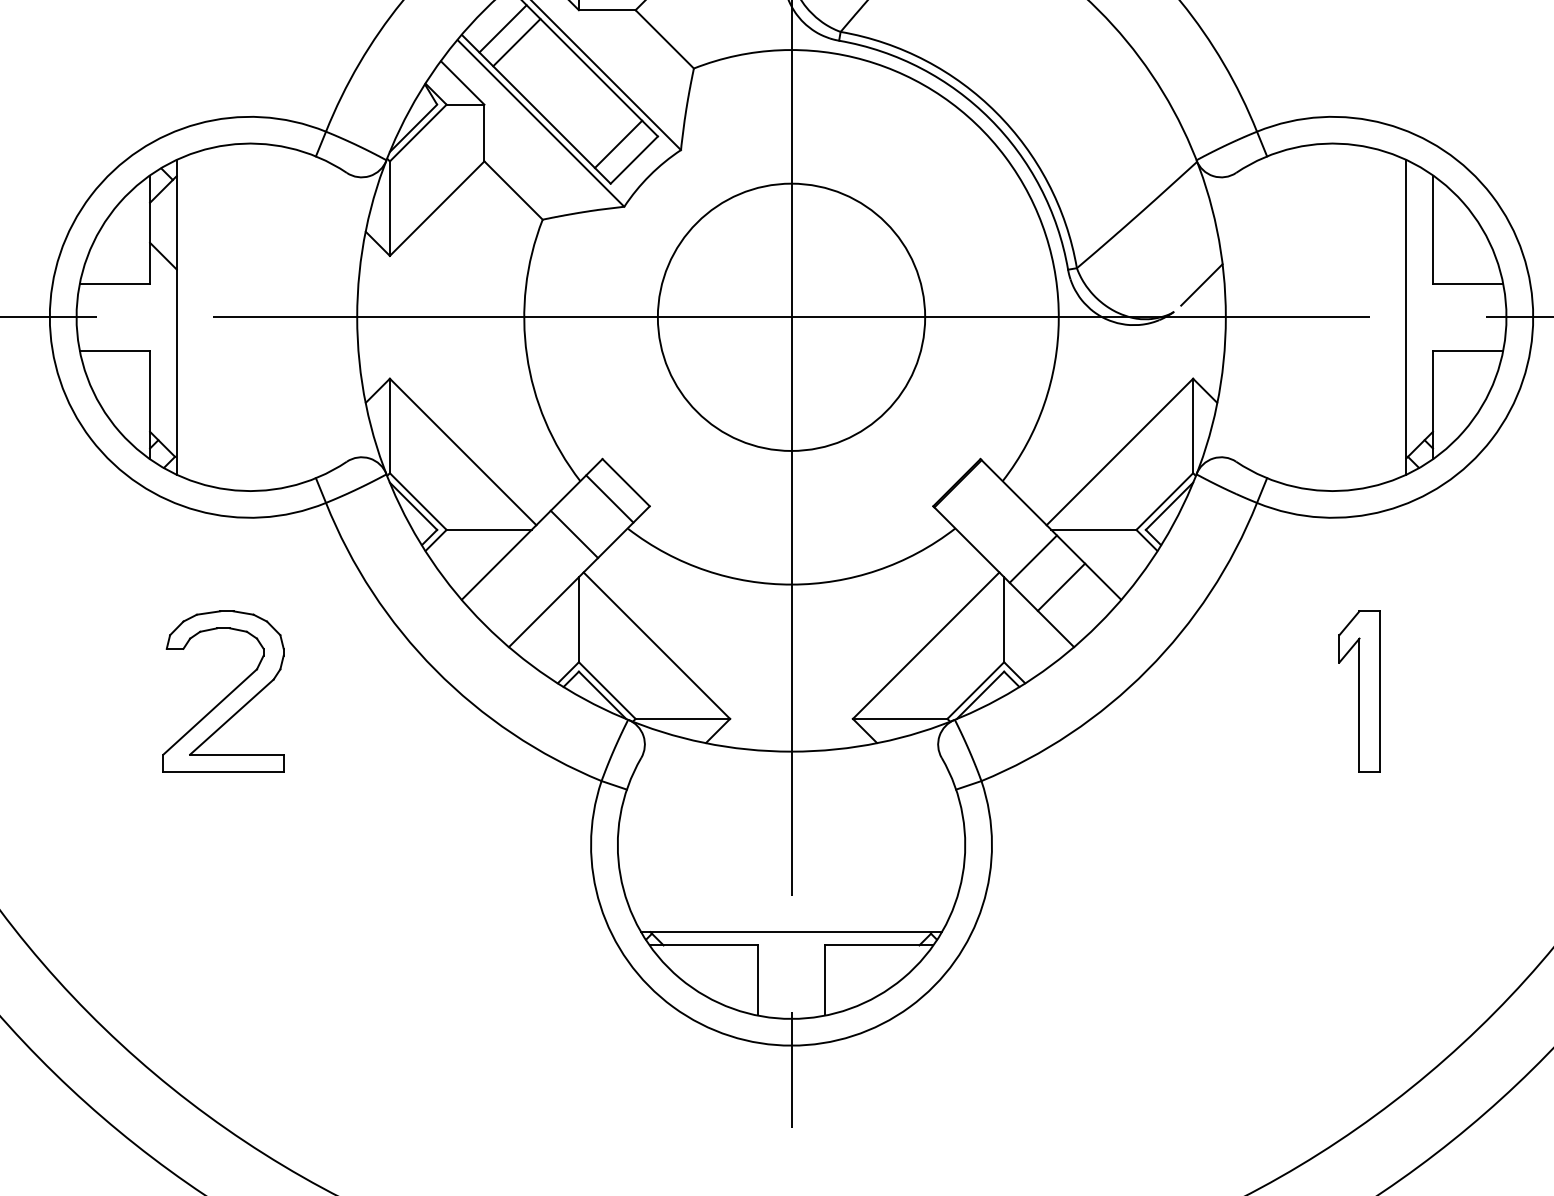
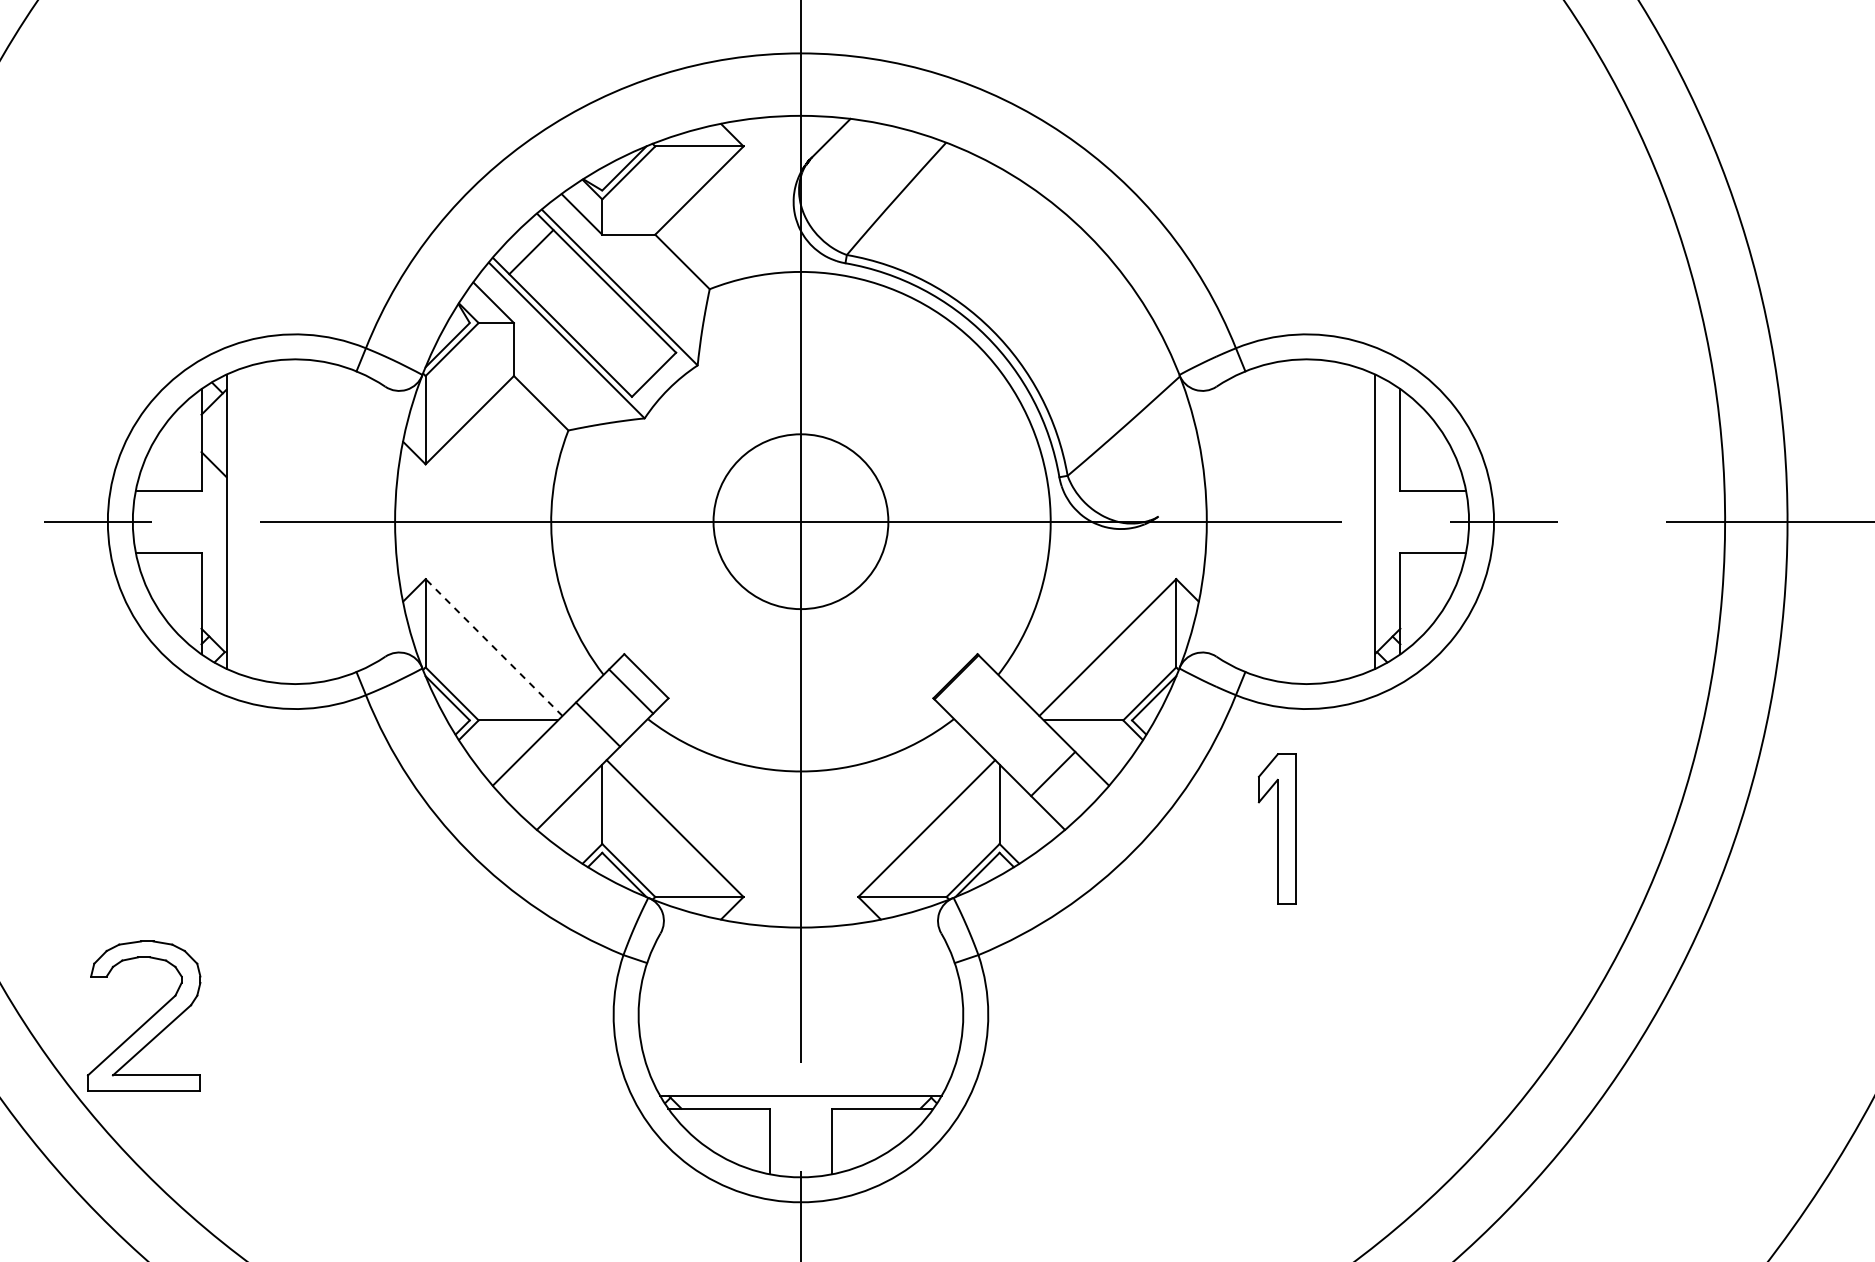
line: (517, 42) -> (544, 264), removed
line: (618, 144) -> (639, 360), removed
line: (1201, 284) -> (1184, 491), removed
circle: (791, 317) -> (800, 521), size x0.7
line: (463, 451) -> (494, 647), solid -> dashed
line: (1032, 558) -> (1026, 747), removed
part: (223, 690) -> (144, 1015), moved
part: (1358, 690) -> (1276, 828), moved

